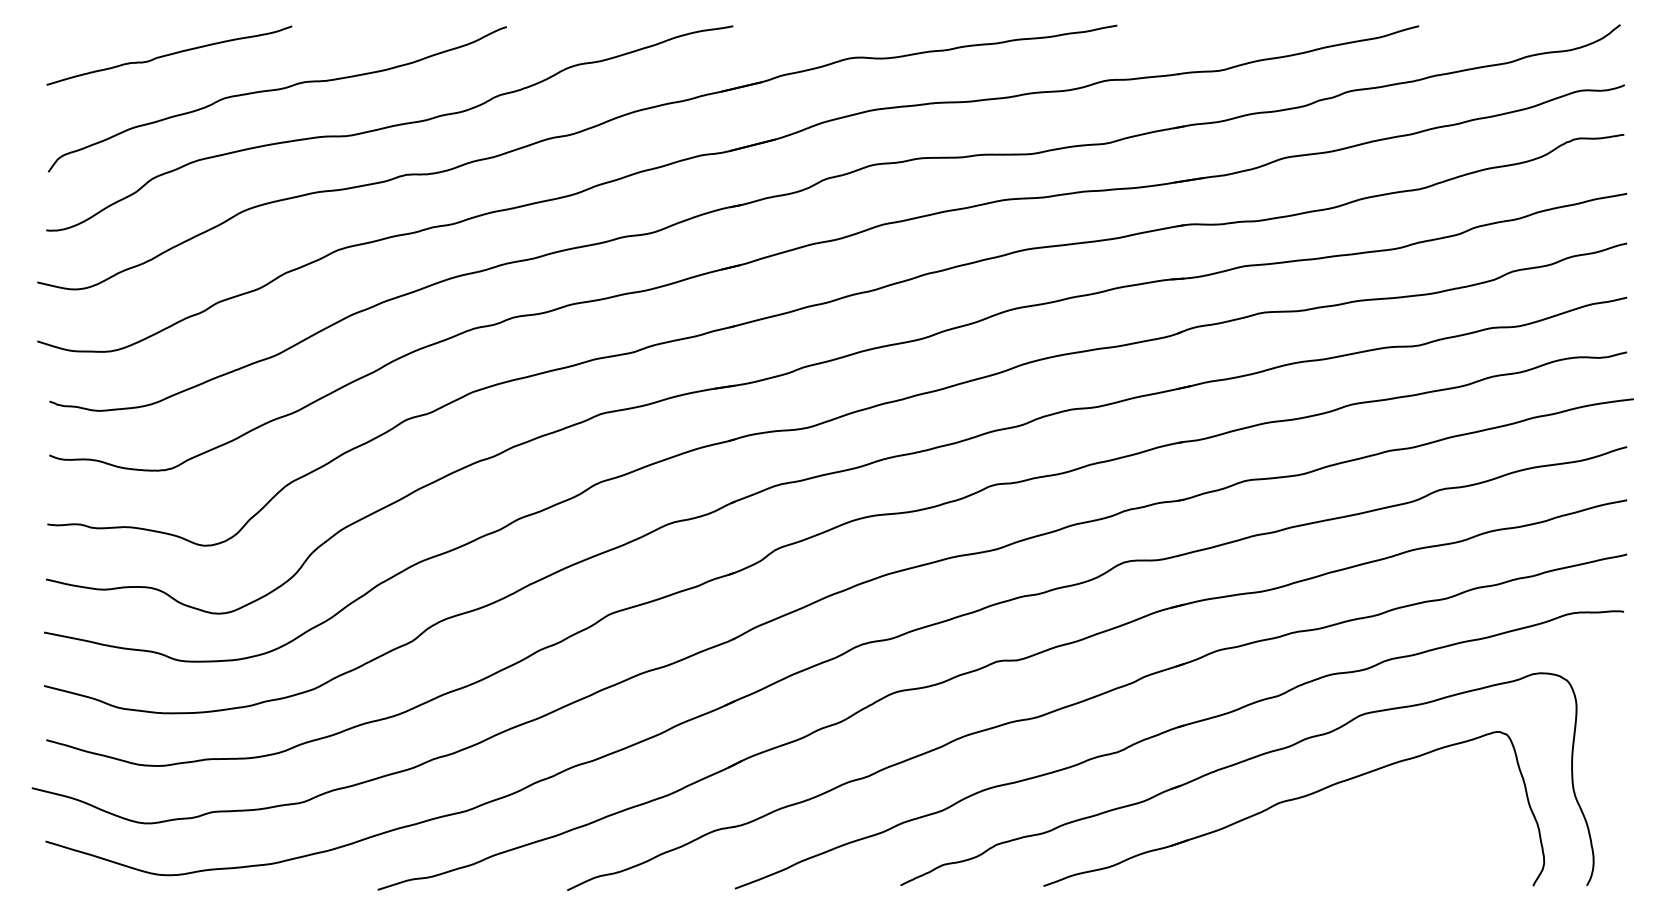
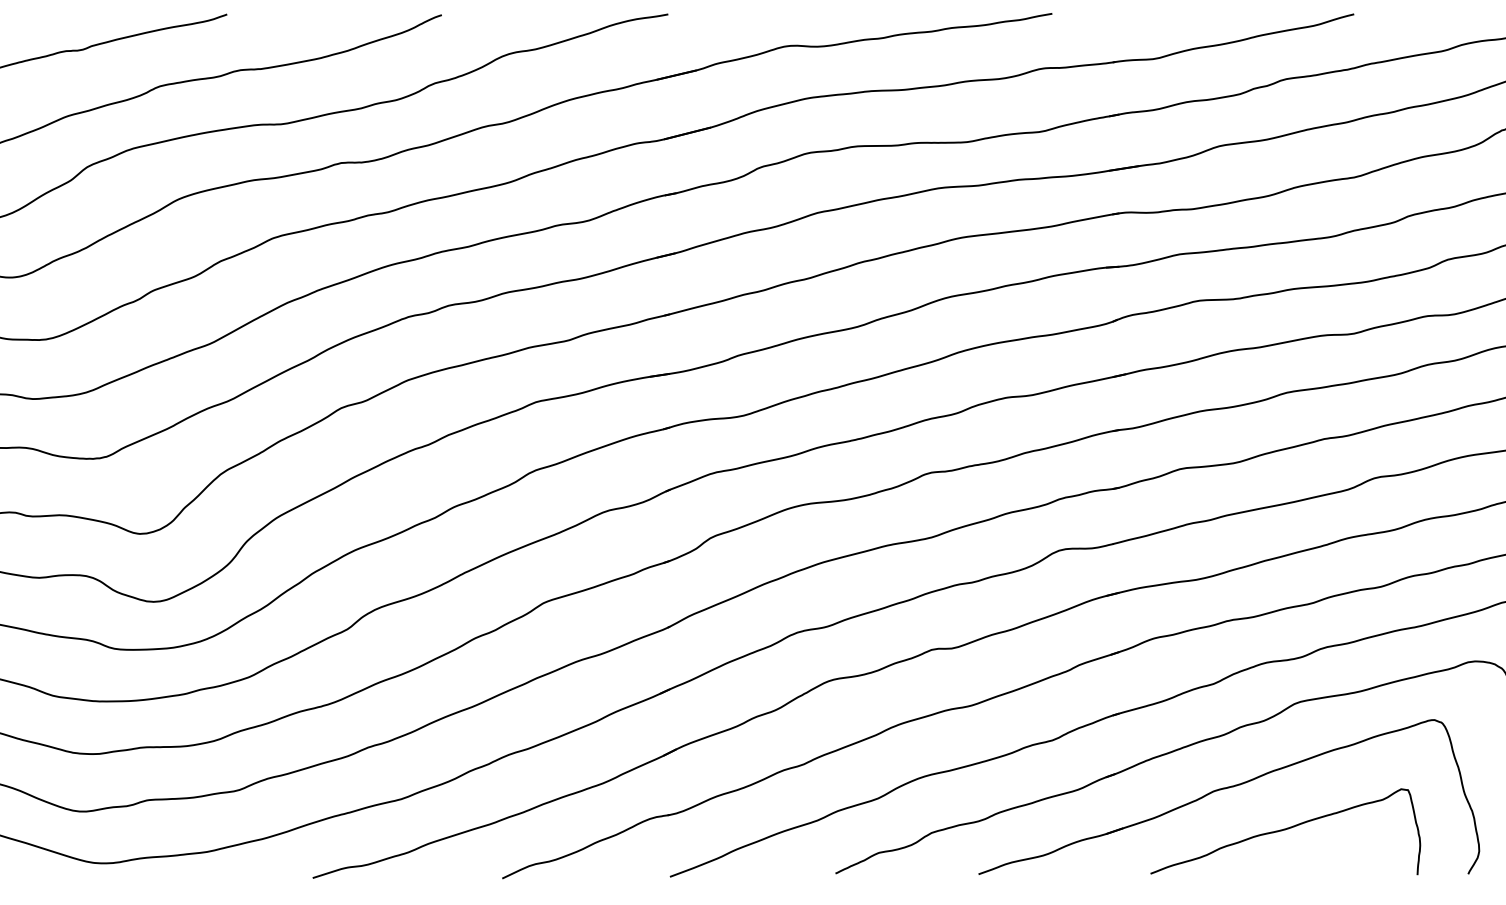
curve: (1350, 842) -> (1285, 830), added

